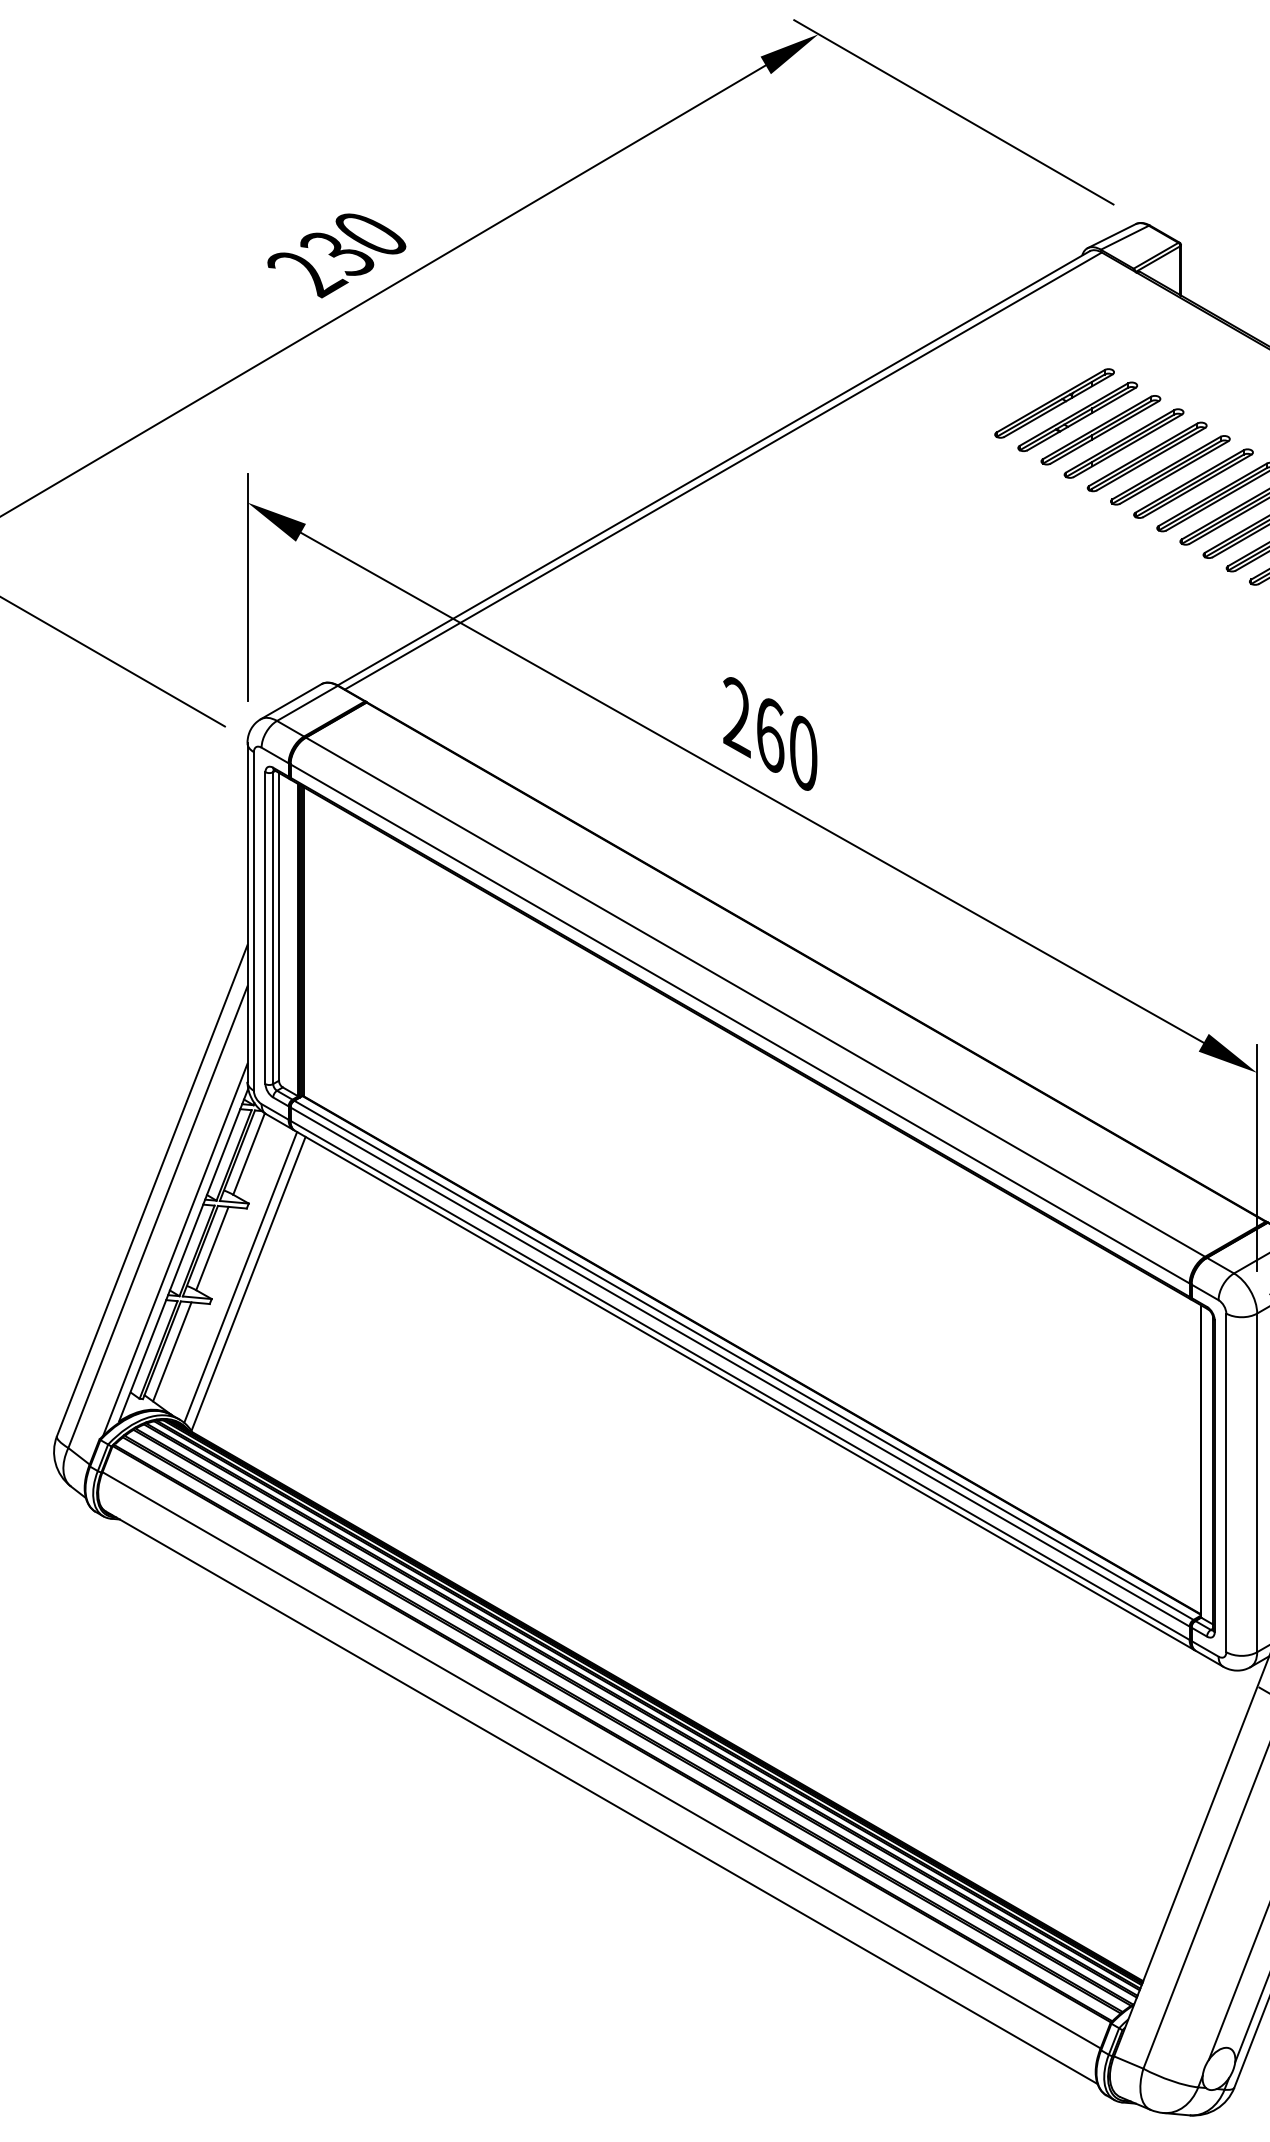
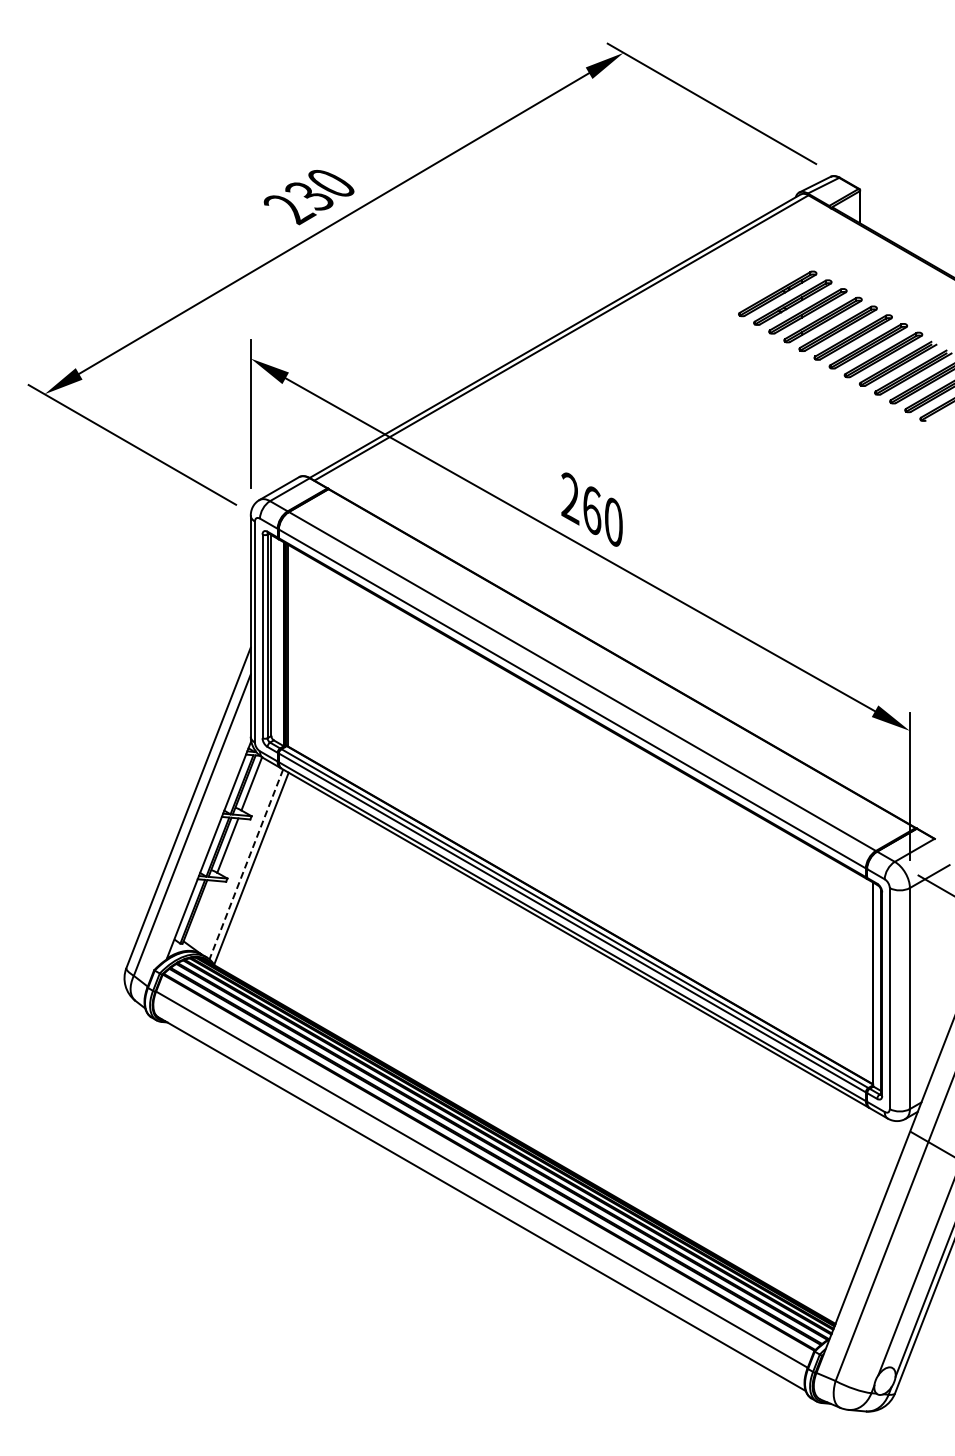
line: (175, 1249) -> (203, 846), removed
line: (240, 1277) -> (246, 864), solid -> dashed
line: (171, 1351) -> (201, 912), removed

